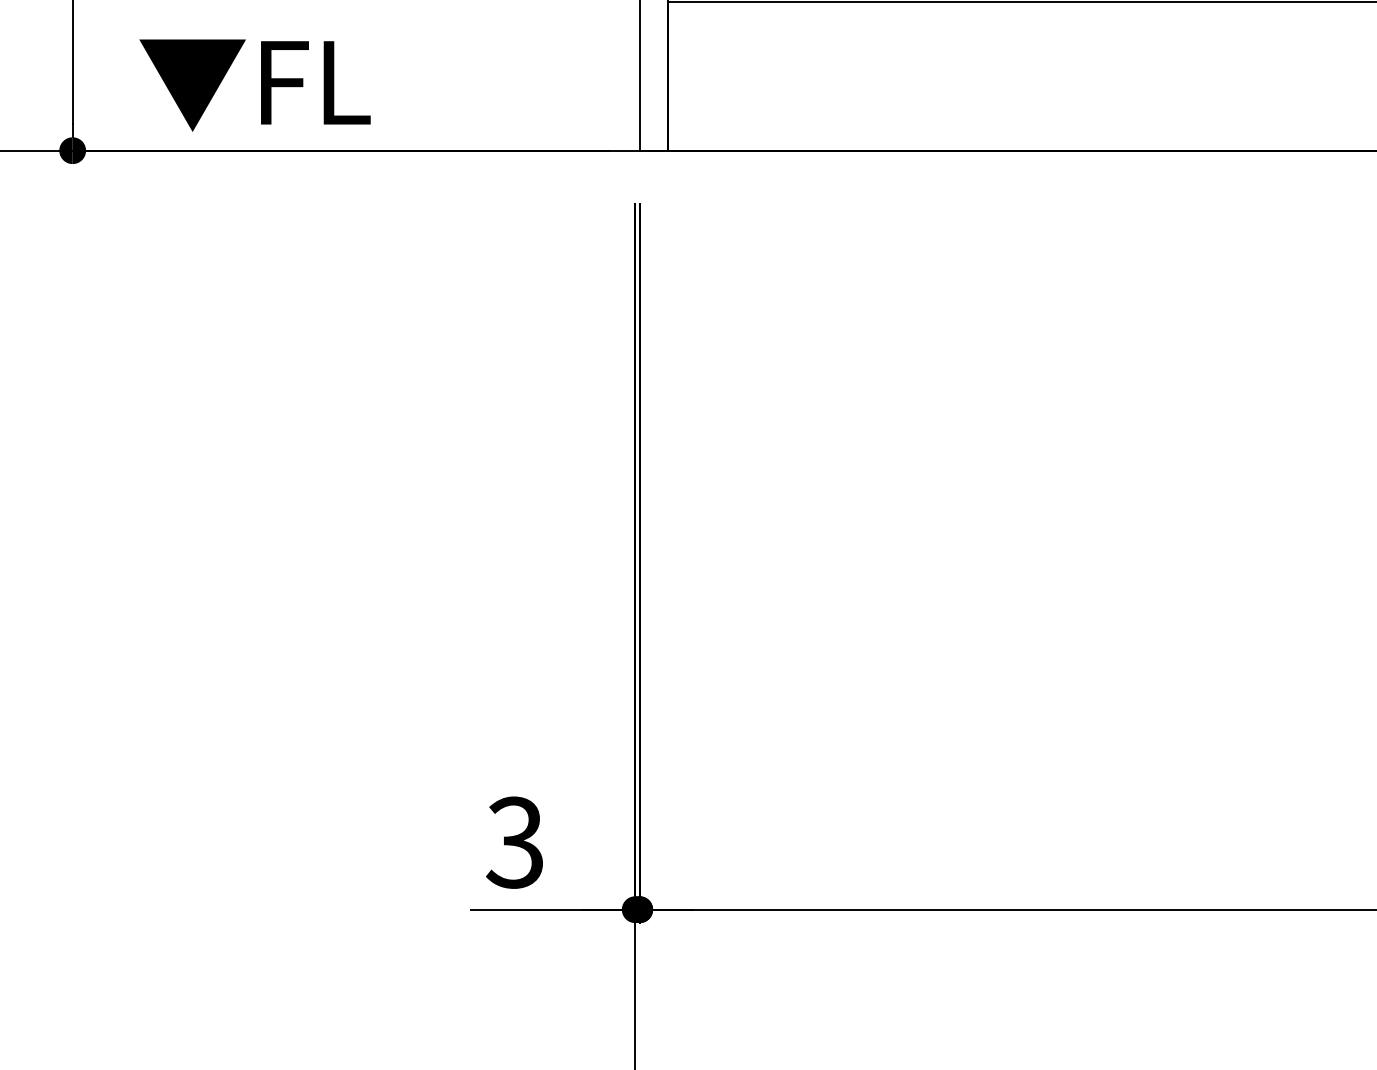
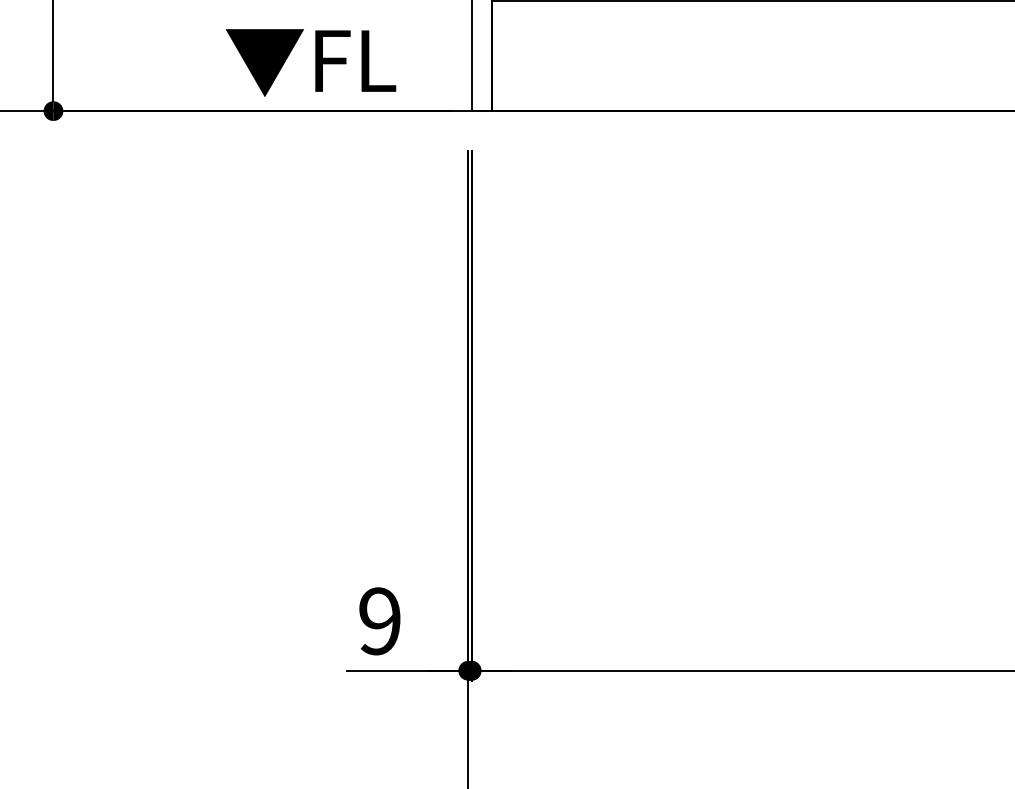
text: (254, 84) -> (310, 62), moved
text: (514, 842) -> (379, 621), 3 -> 9

